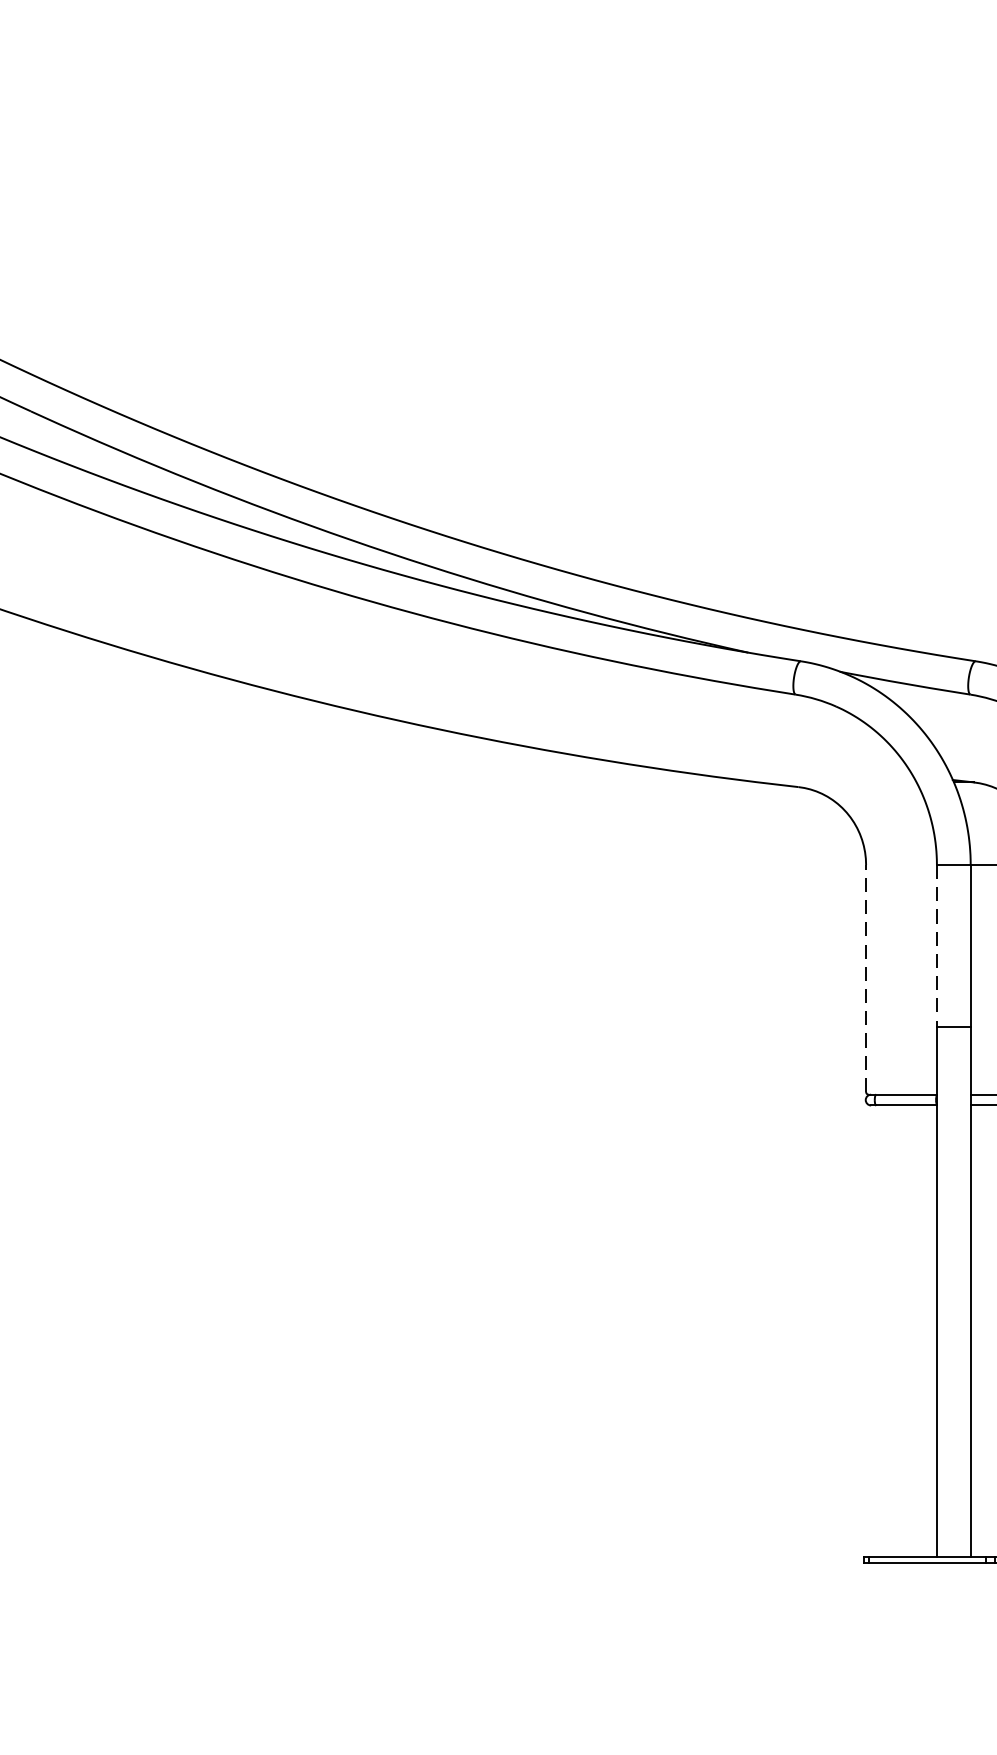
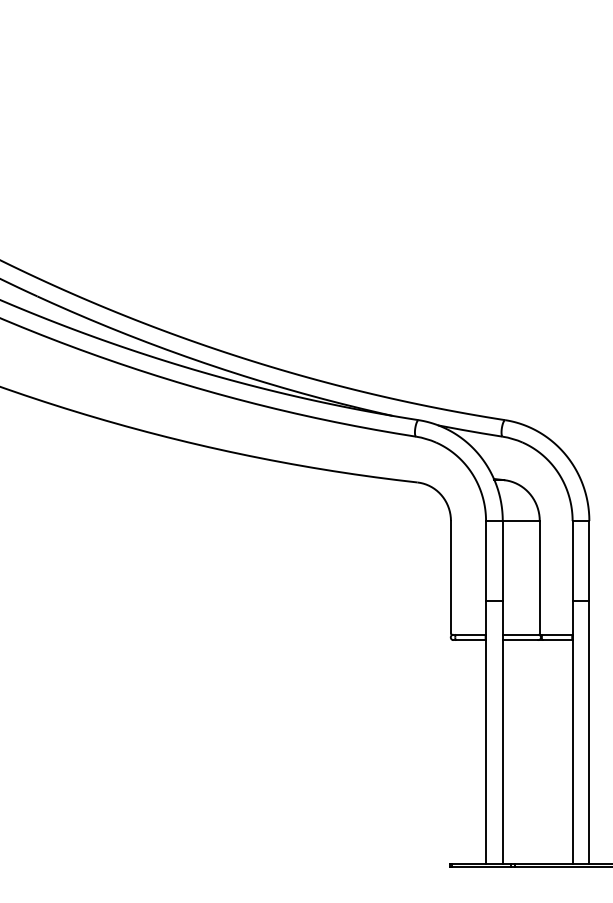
line: (937, 946) -> (486, 561), dashed -> solid
line: (865, 976) -> (450, 576), dashed -> solid

